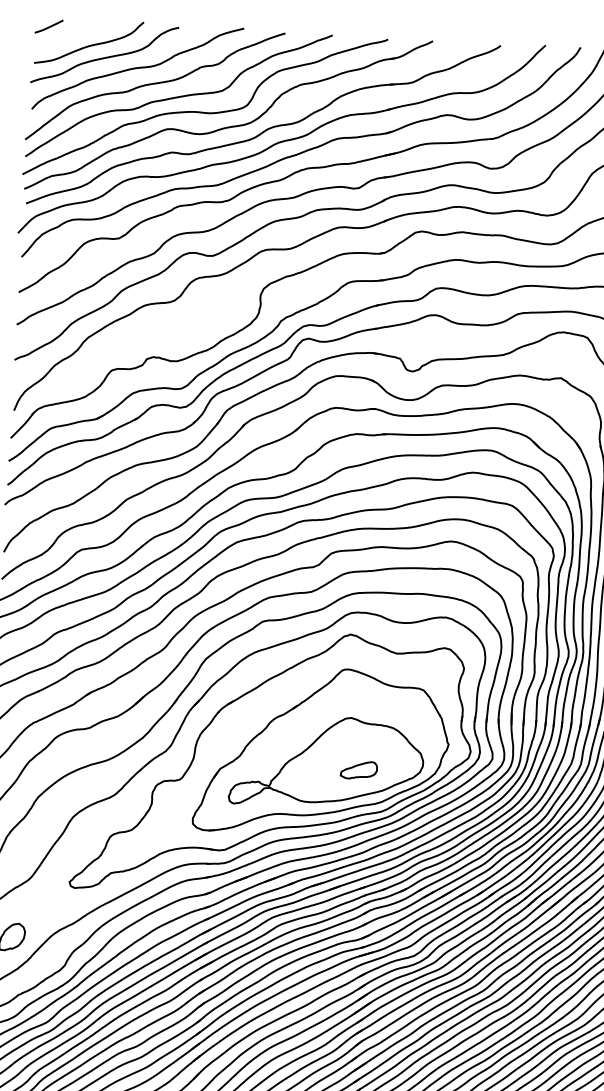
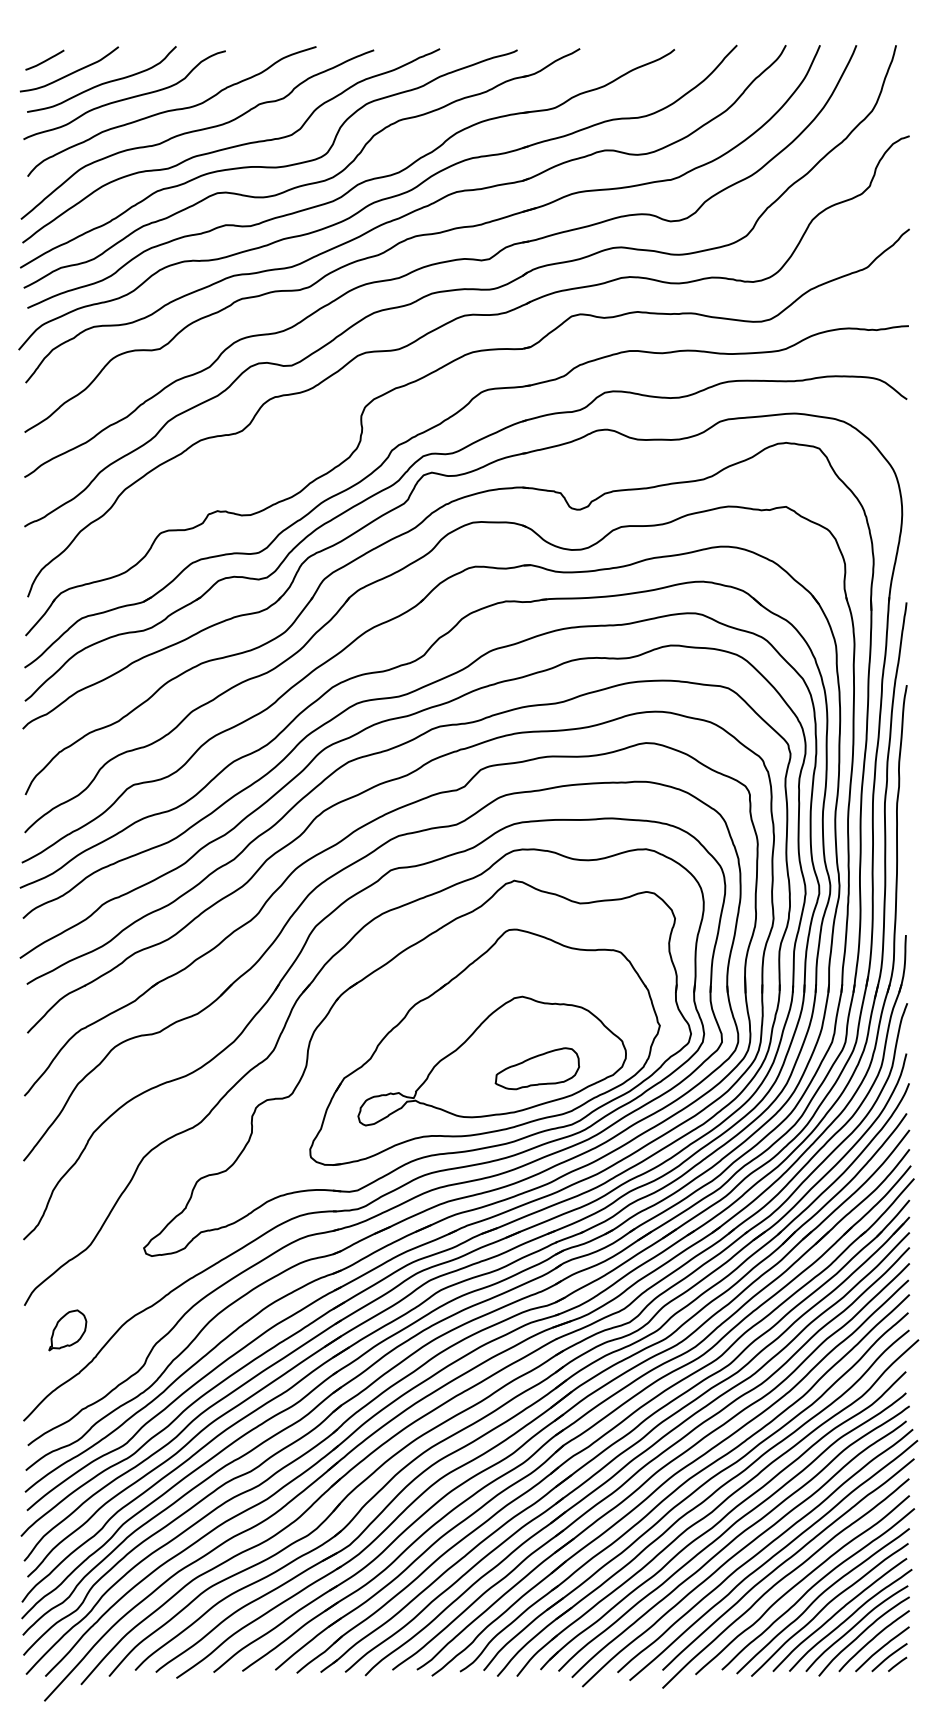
curve: (67, 36) -> (71, 72), added
part: (359, 770) -> (537, 1068), size x1.67

